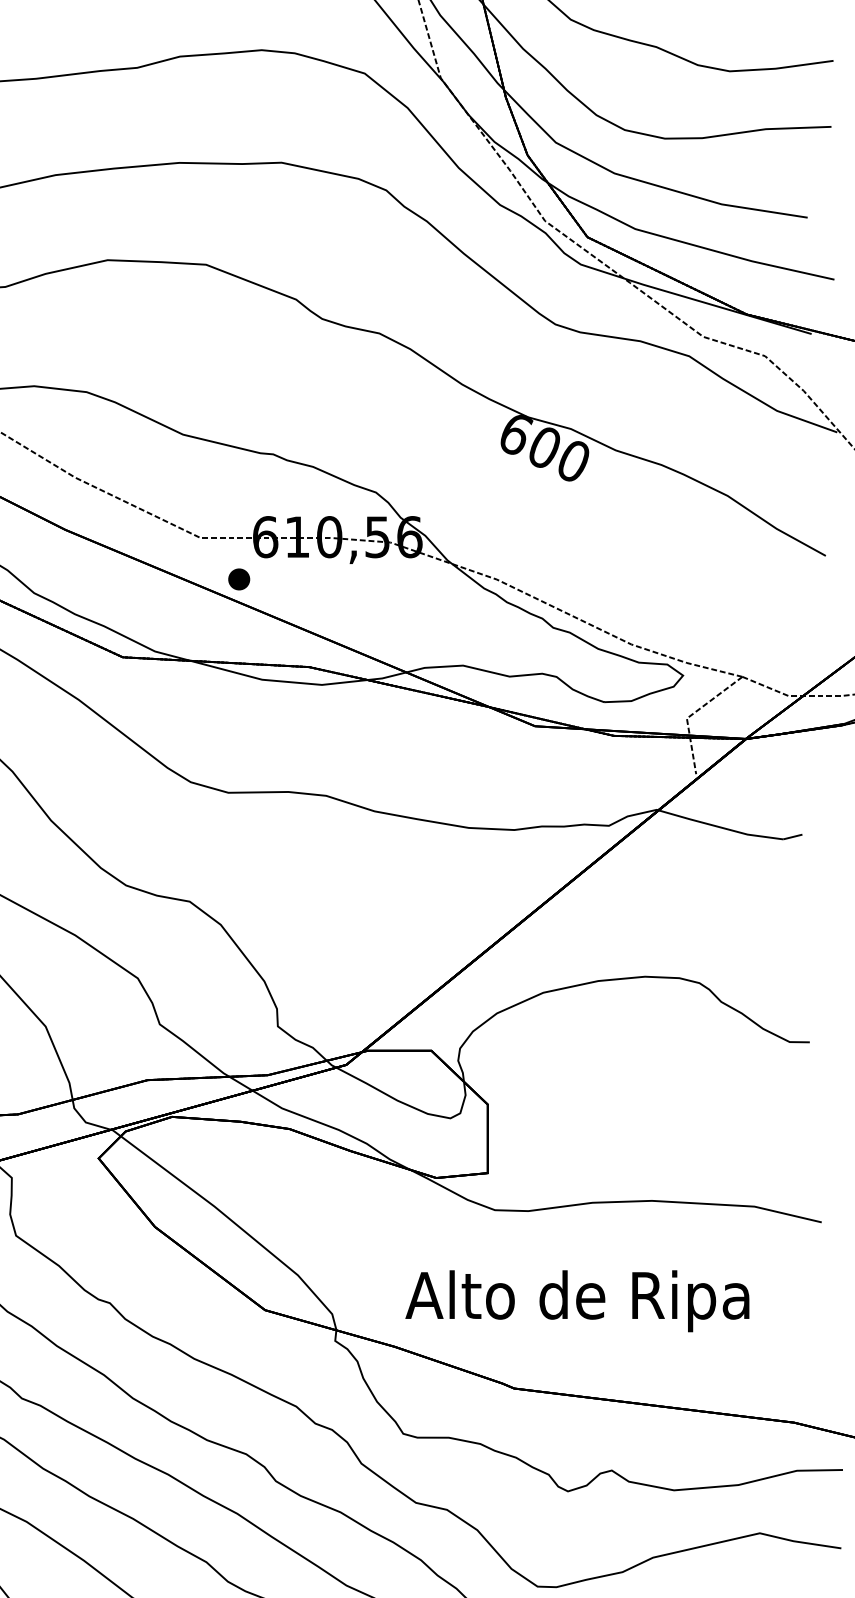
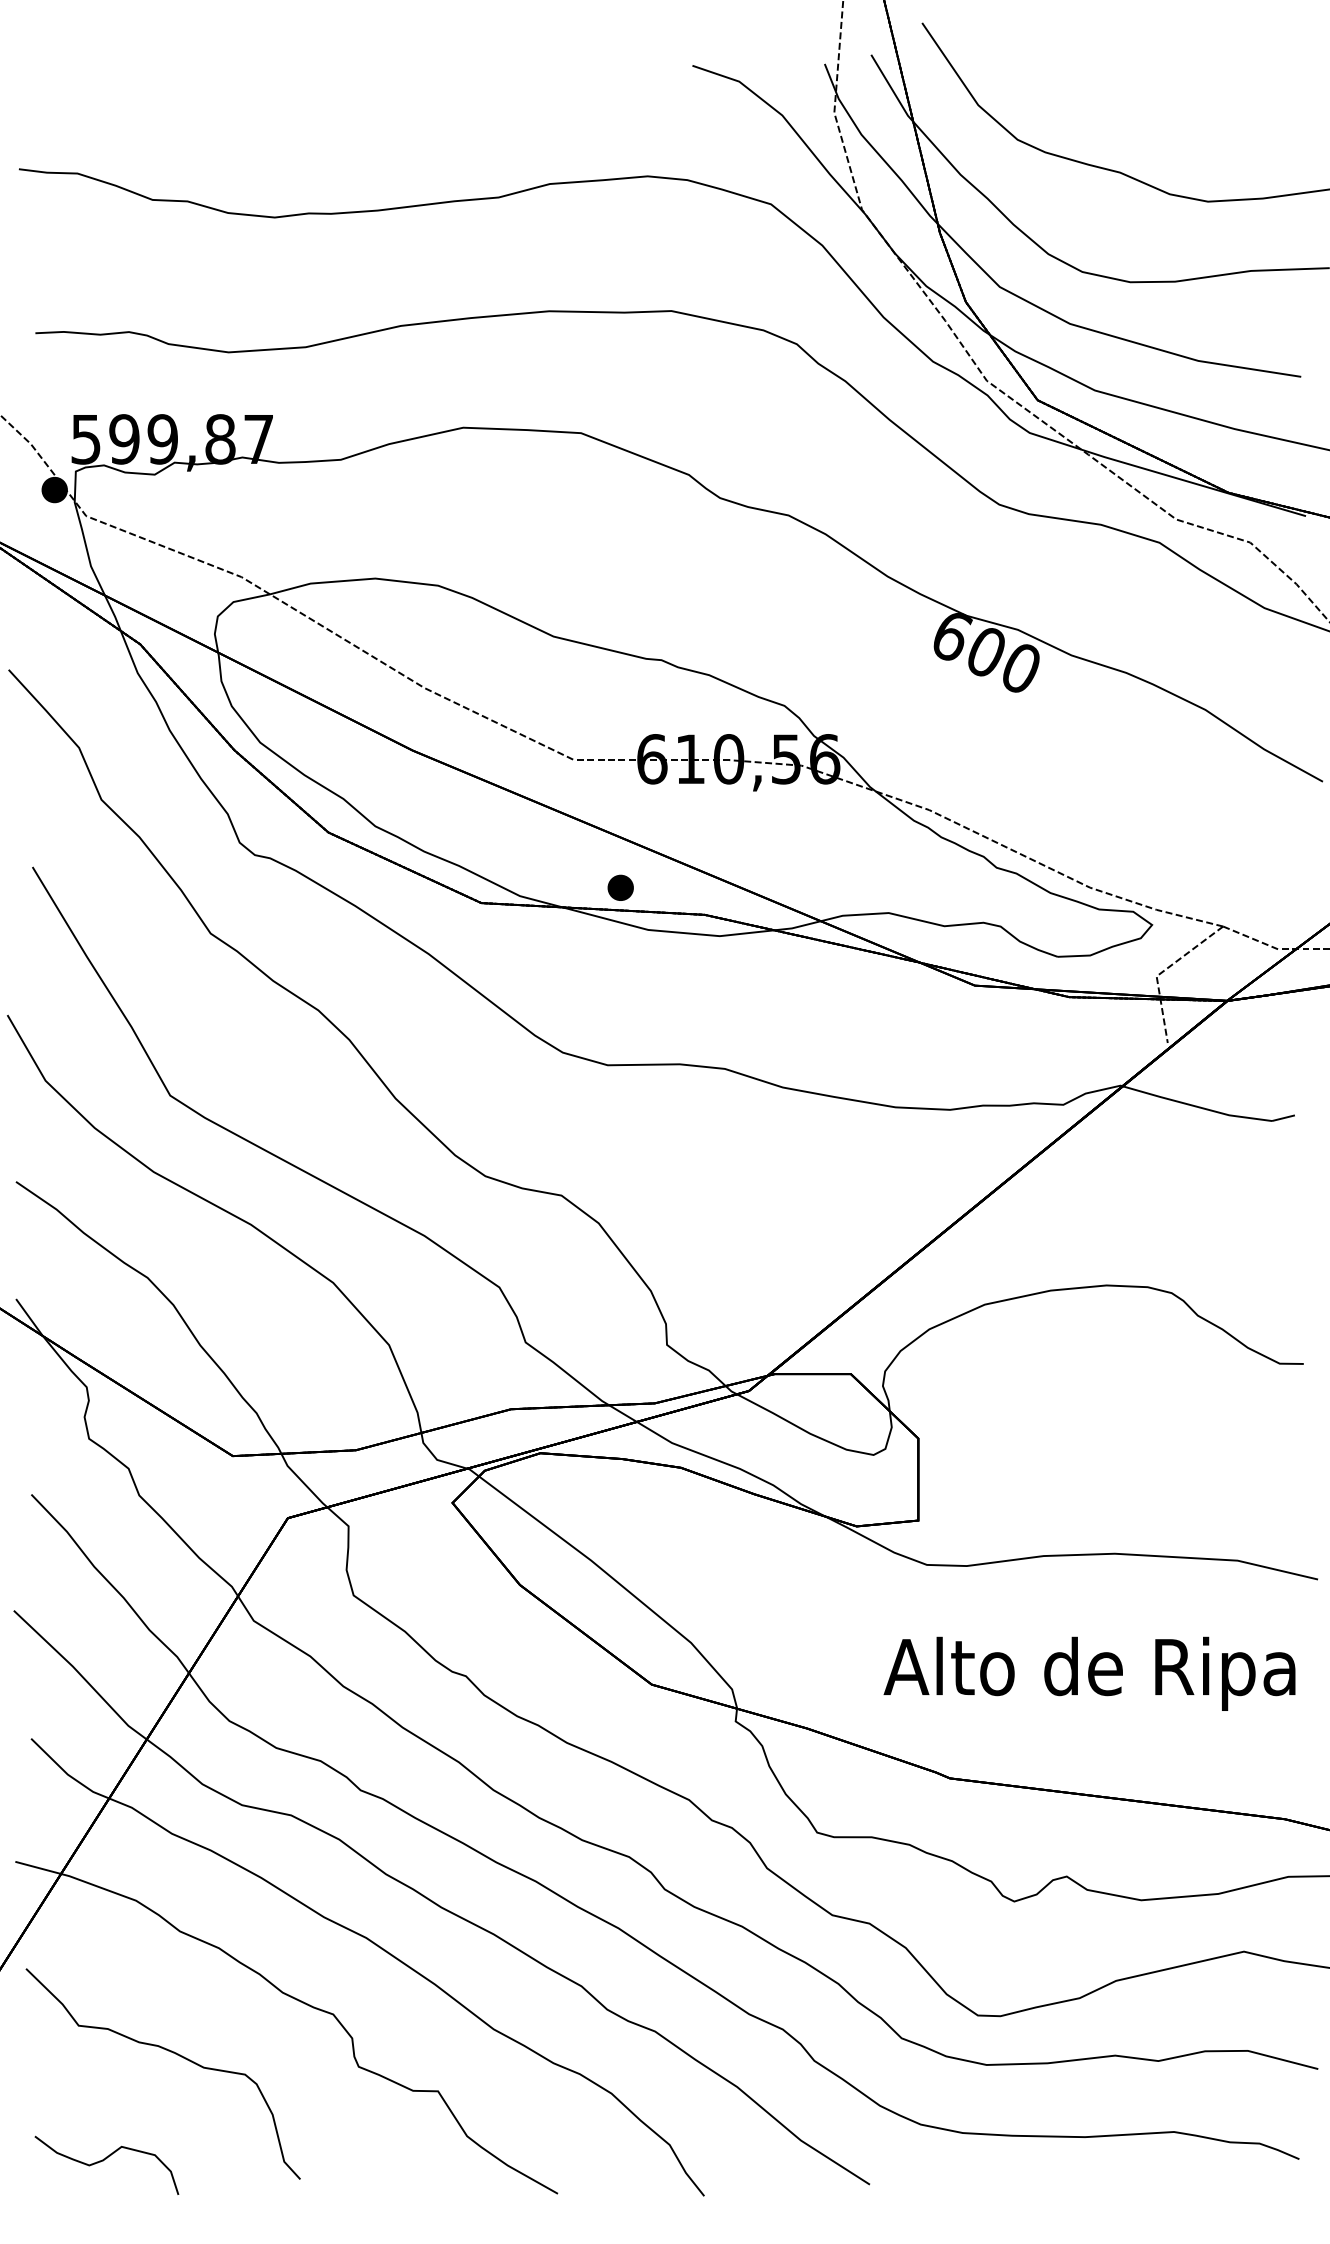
part: (239, 579) -> (620, 887), moved
text: (577, 1300) -> (1089, 1673), moved

